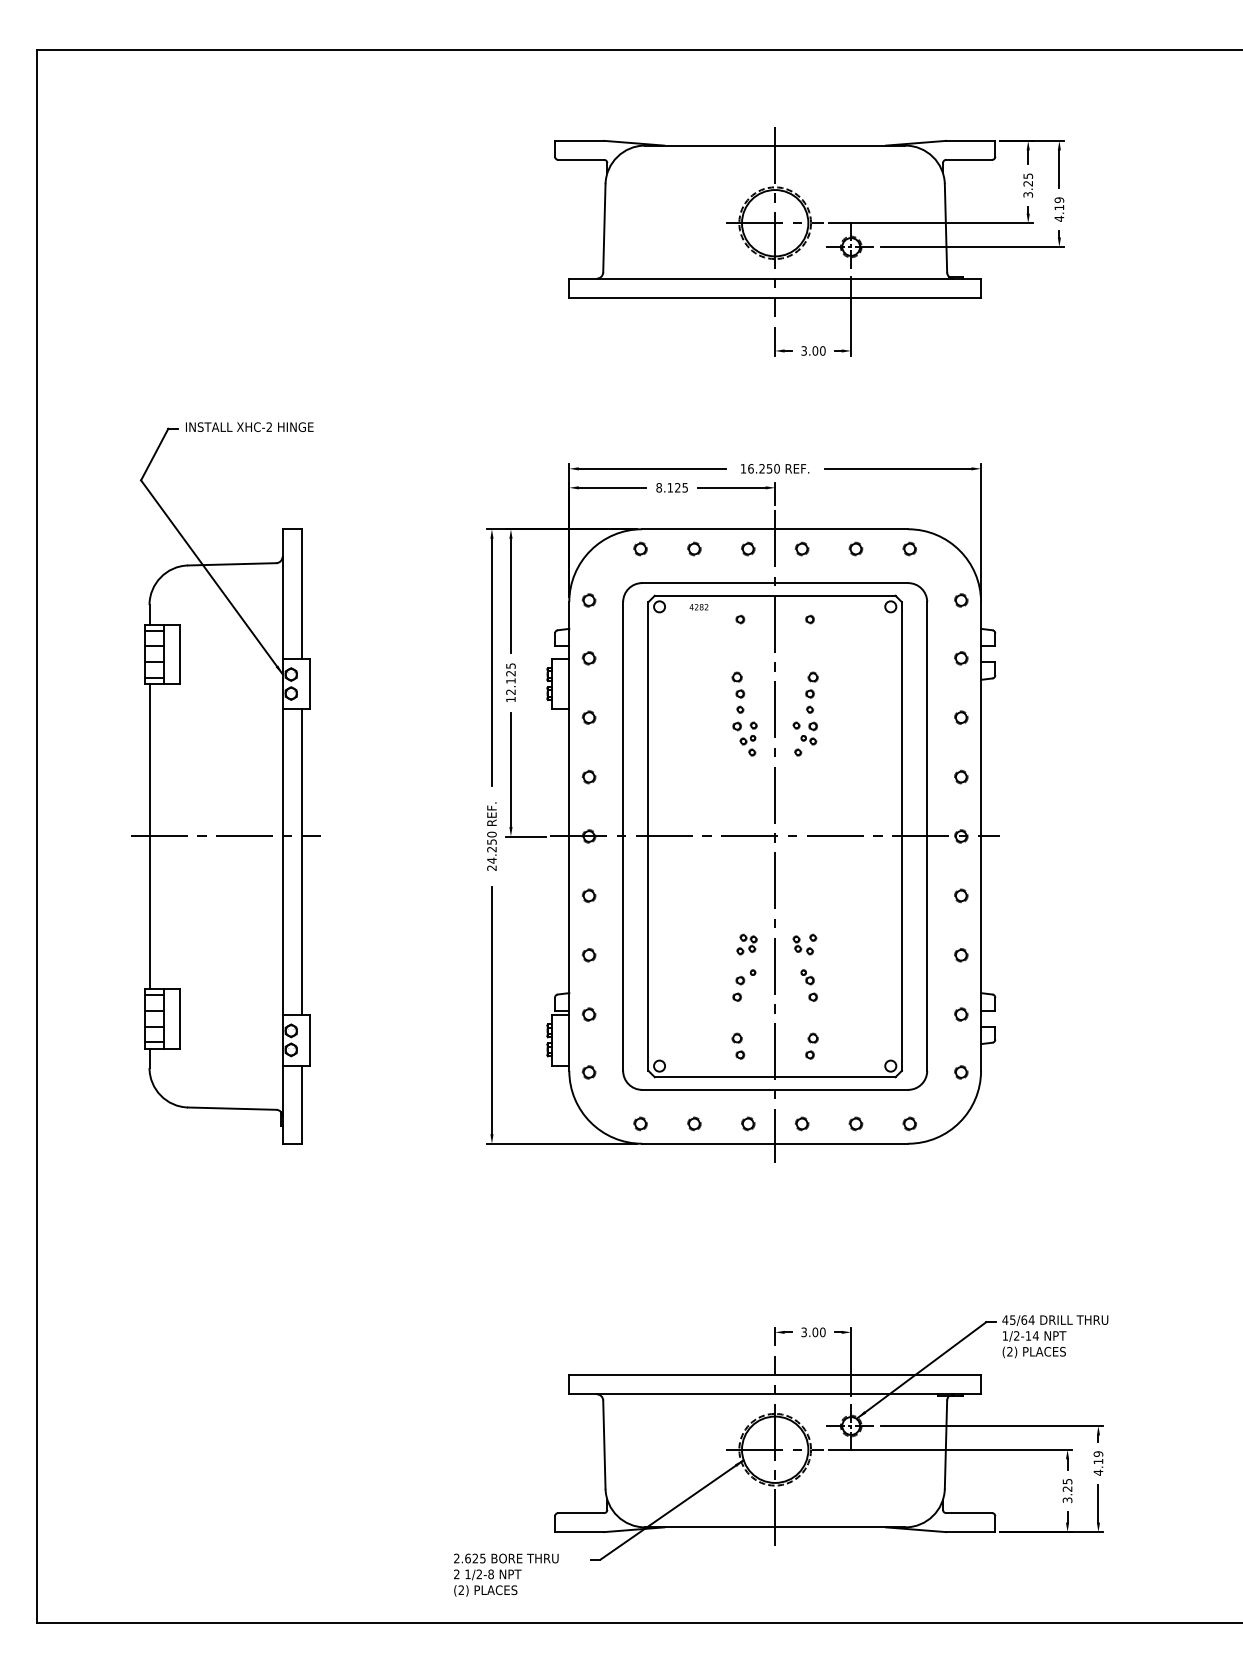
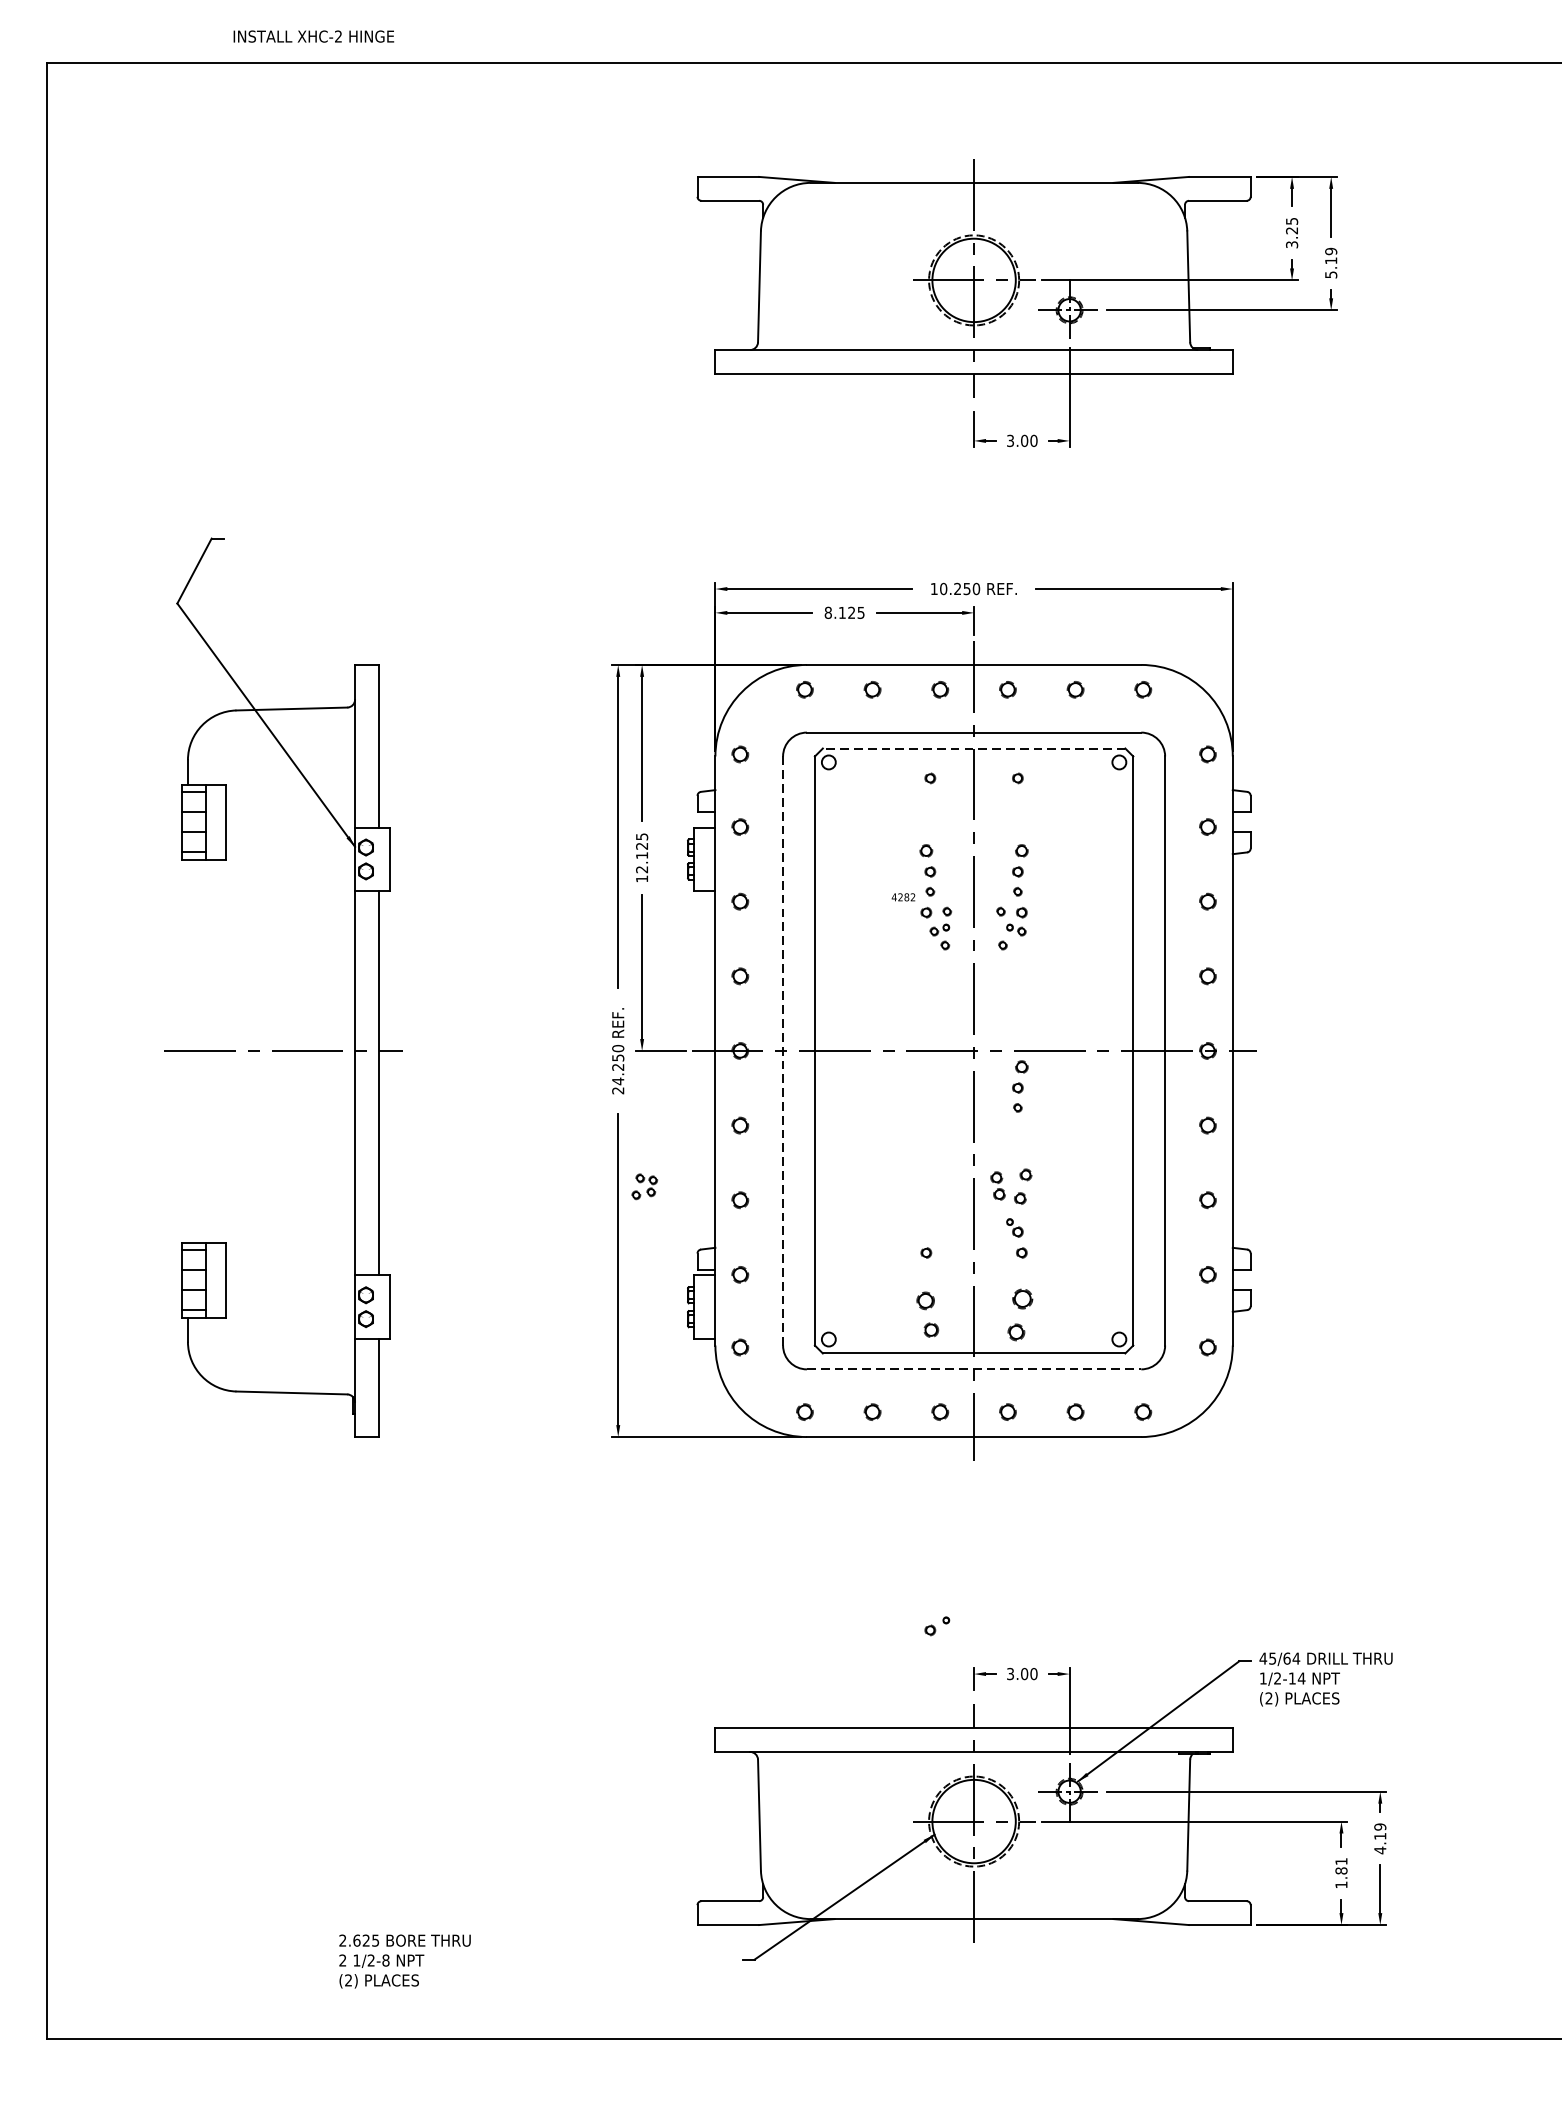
text: (1059, 218) -> (1331, 274), 4.19 -> 5.19
text: (249, 426) -> (313, 35), moved
text: (750, 468) -> (943, 588), 16.250 -> 10.250
line: (774, 595) -> (973, 748), solid -> dashed
text: (698, 607) -> (902, 897), moved
line: (149, 836) -> (187, 1051), removed
line: (623, 837) -> (783, 1052), solid -> dashed
part: (811, 864) -> (1019, 1086), added
part: (746, 944) -> (644, 1186), moved
part: (804, 944) -> (1010, 1186), size x1.4
part: (745, 977) -> (936, 1626), moved
part: (738, 1045) -> (928, 1313), size x1.4
part: (811, 1045) -> (1019, 1313), size x1.6
line: (775, 1089) -> (974, 1368), solid -> dashed
text: (1067, 1491) -> (1341, 1874), 3.25 -> 1.81
text: (506, 1574) -> (405, 1960), moved

